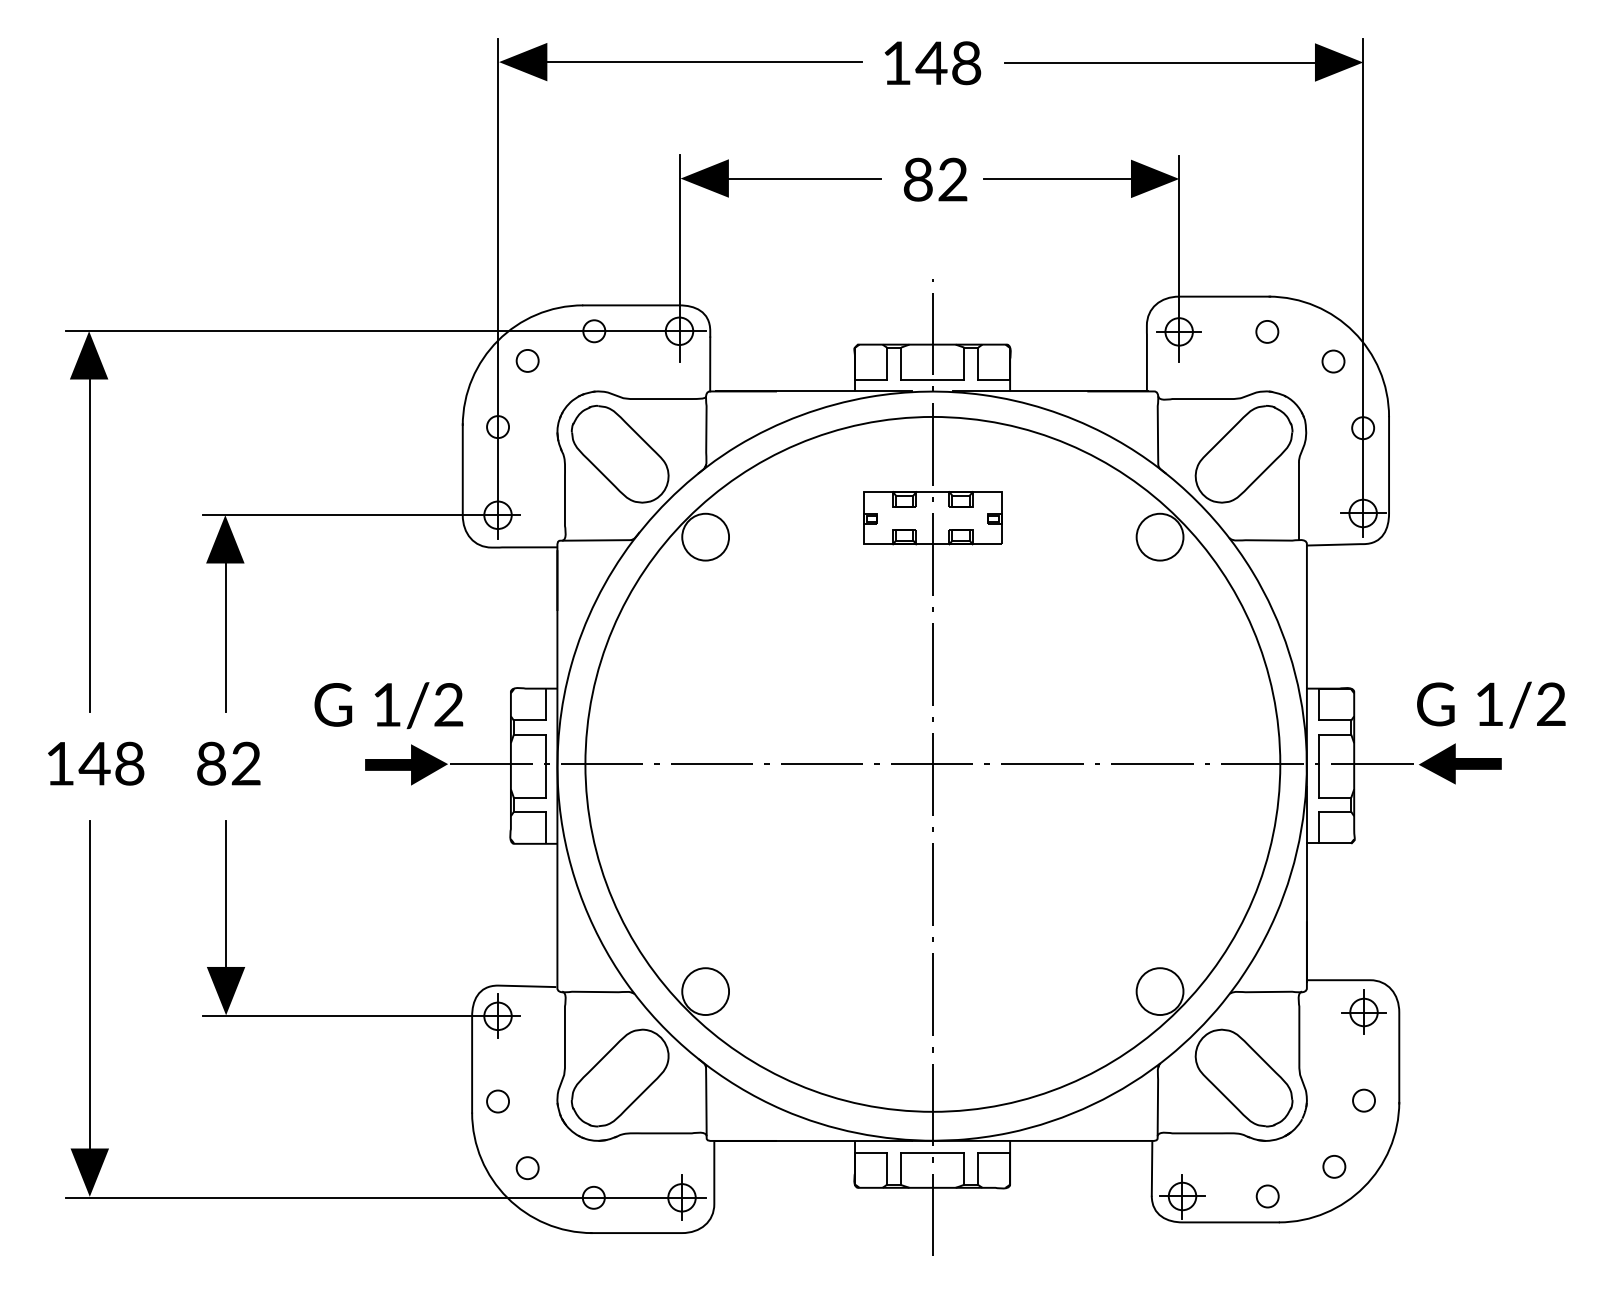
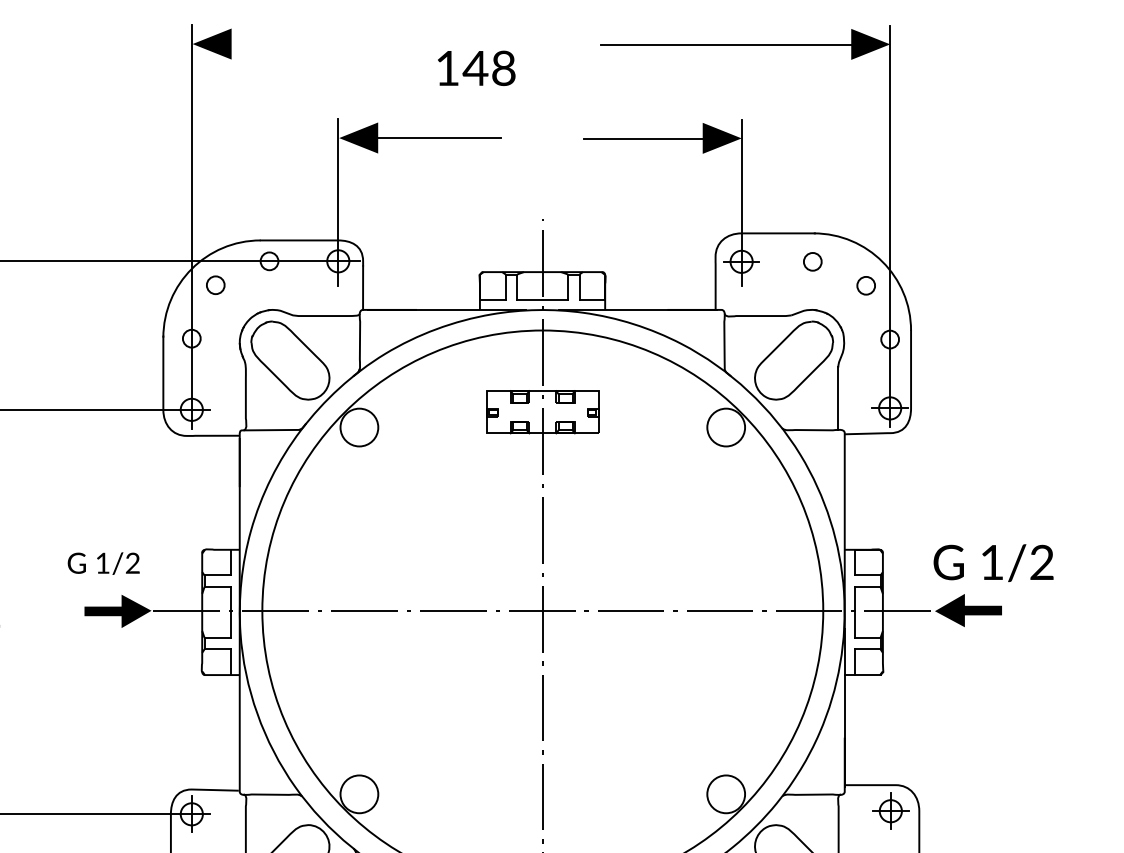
line: (683, 62) -> (341, 44), removed
part: (932, 63) -> (476, 68), moved
part: (935, 179) -> (544, 138), removed
part: (388, 705) -> (103, 563), size x0.6

